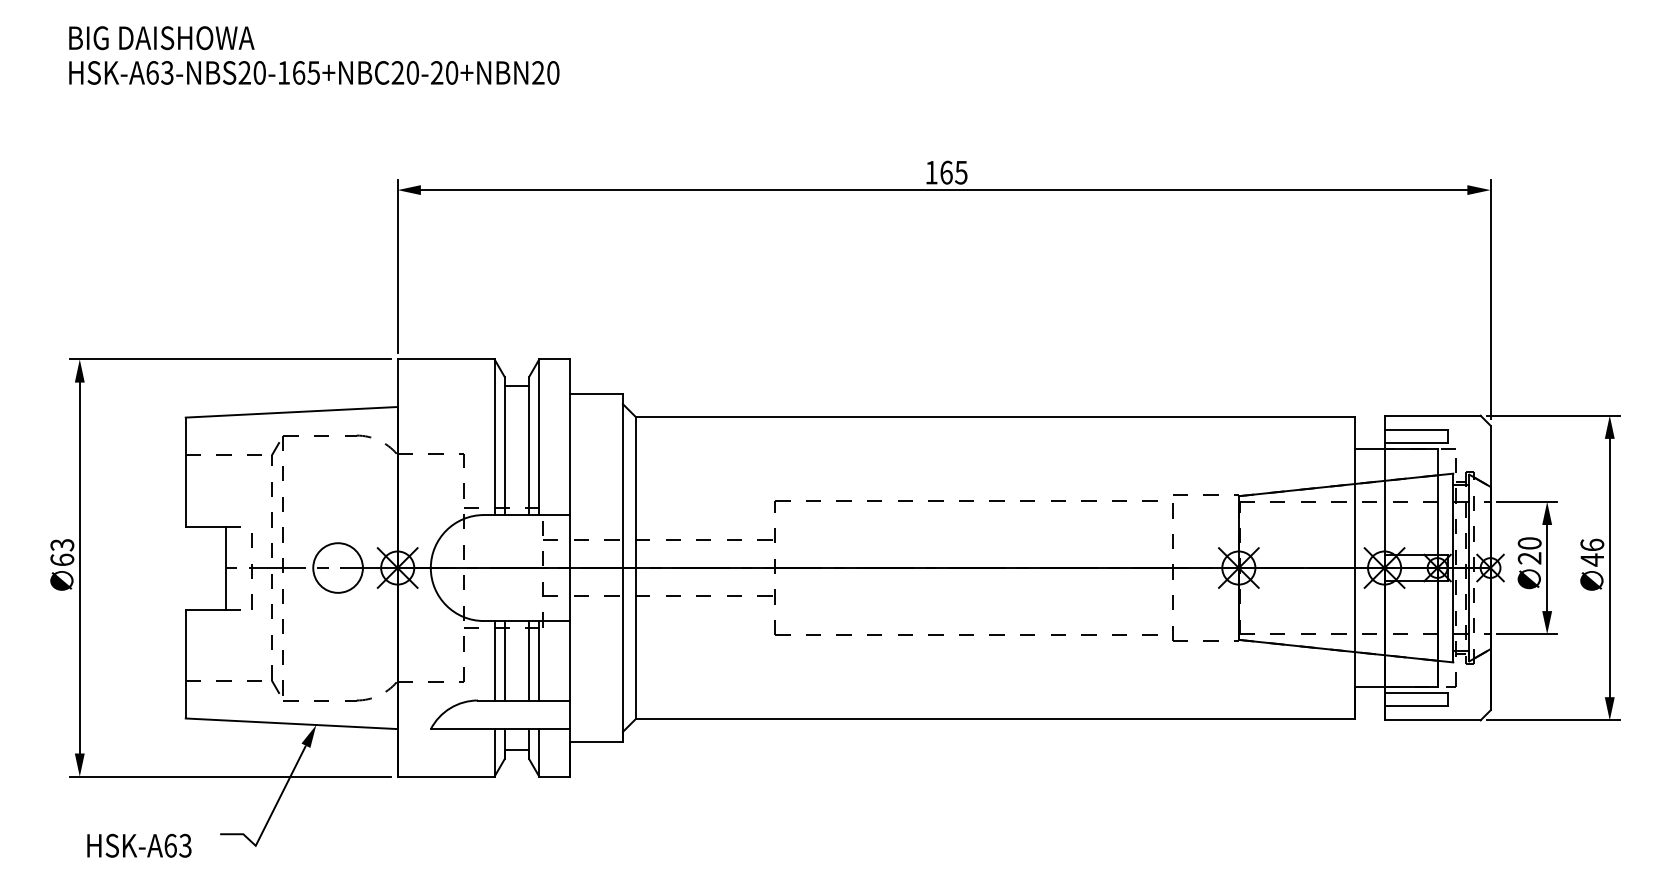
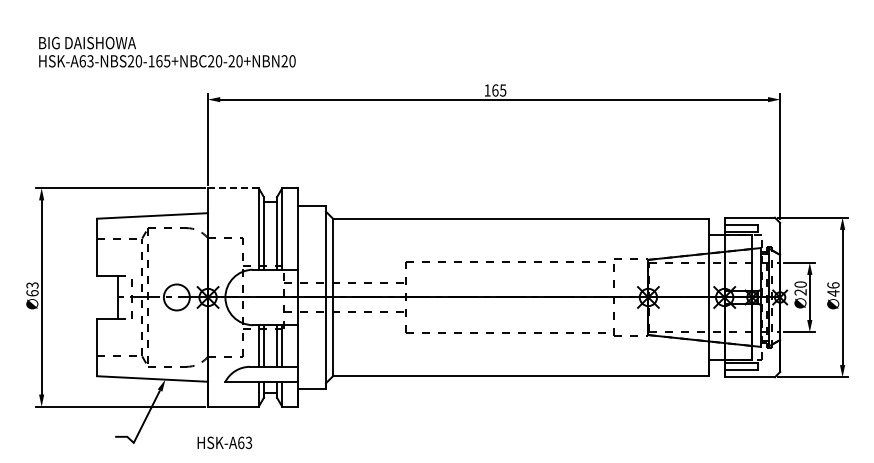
text: (314, 54) -> (167, 51), moved
line: (446, 359) -> (233, 188), solid -> dashed
text: (138, 845) -> (224, 442), moved

